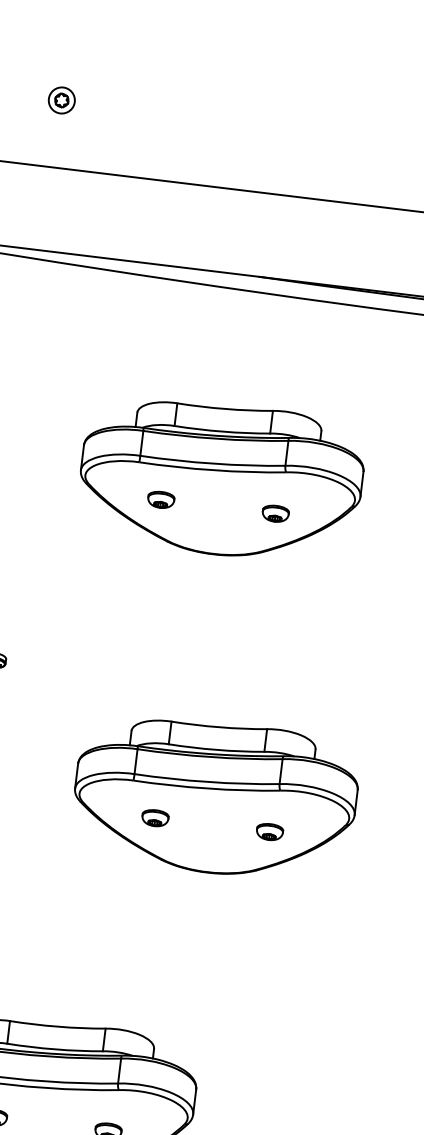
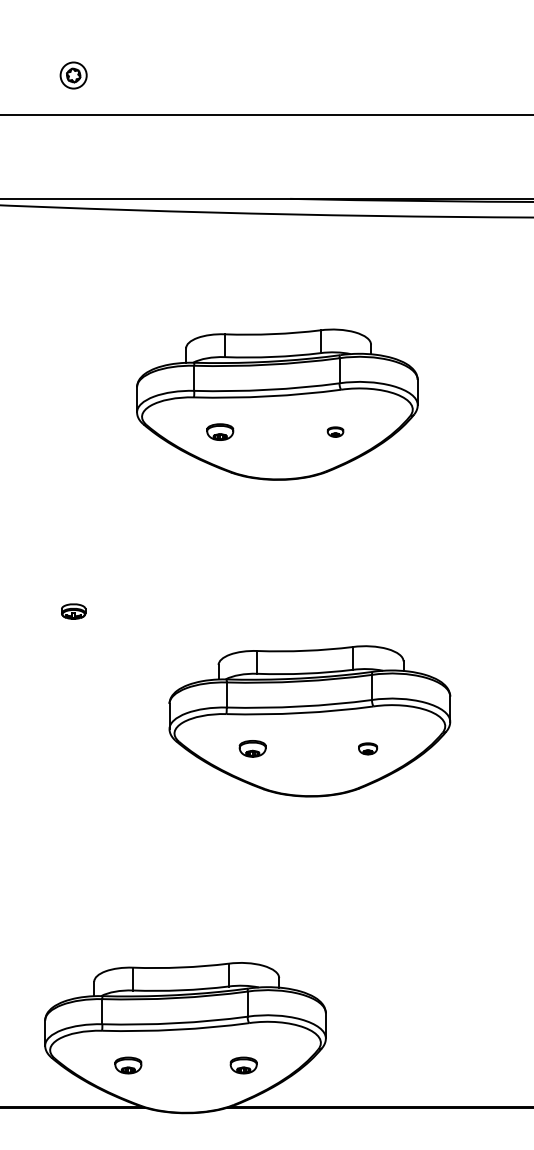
part: (61, 100) -> (73, 75), moved
part: (275, 513) -> (335, 431), size x0.6
part: (269, 831) -> (367, 748), size x0.7

